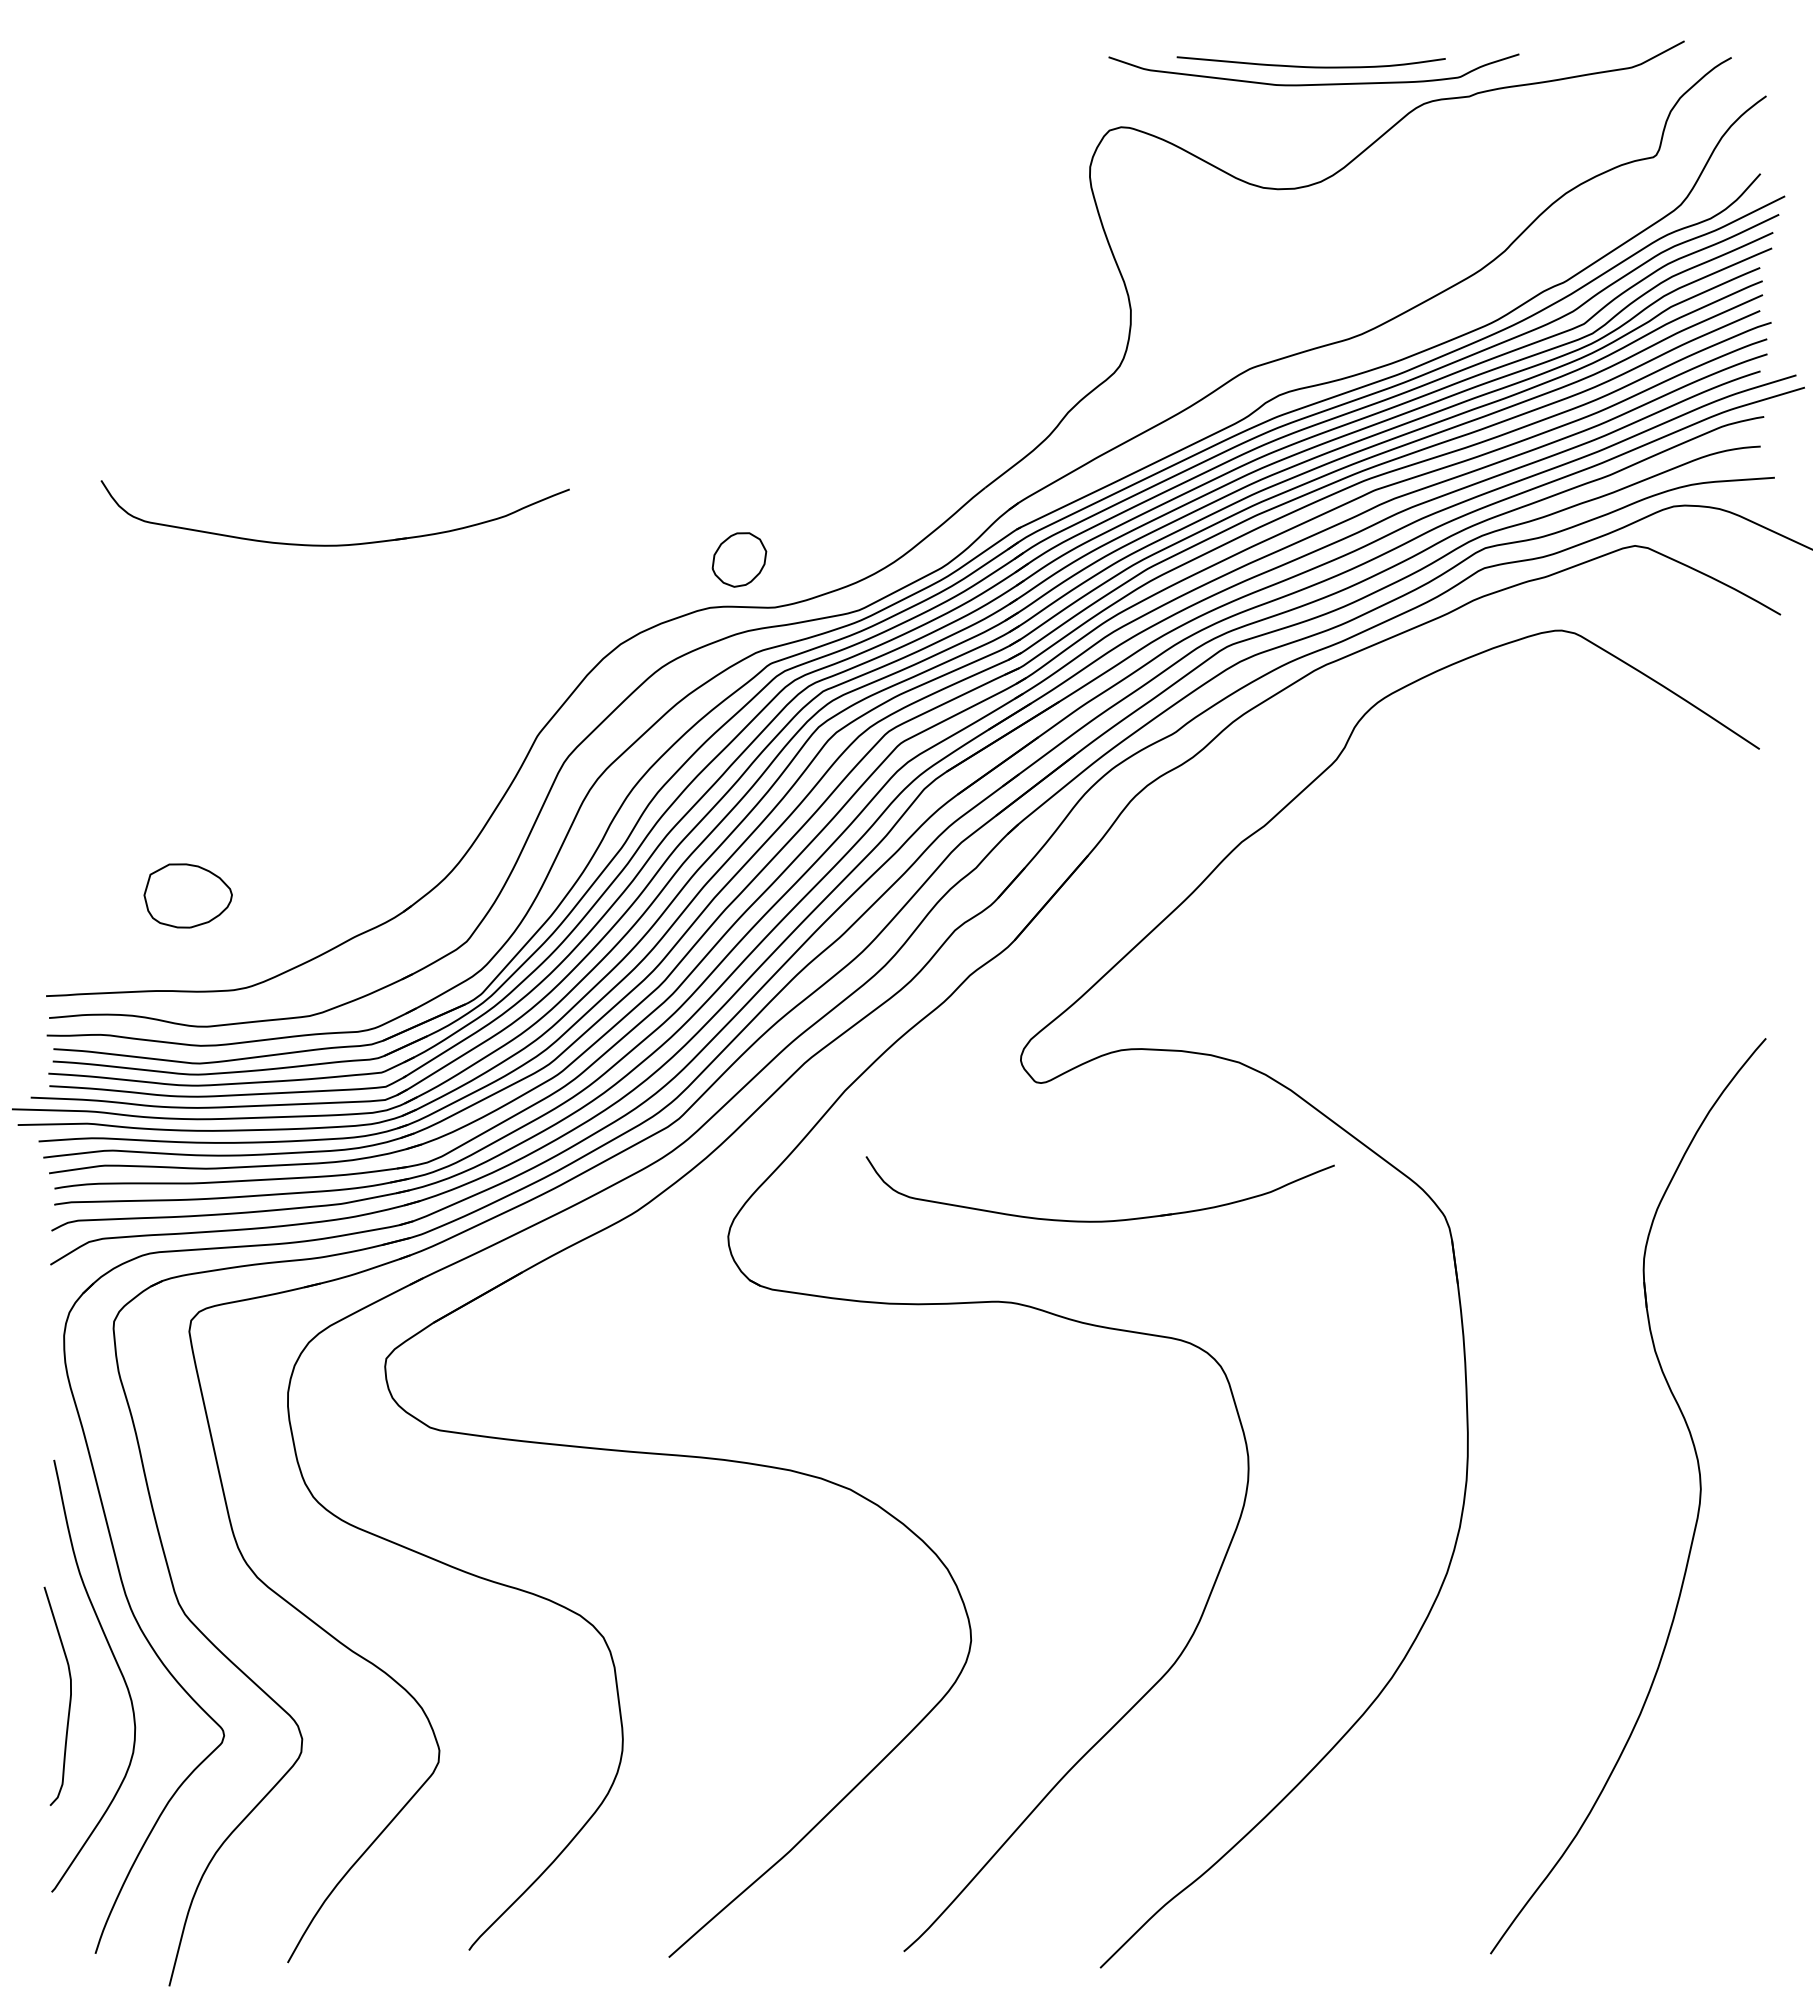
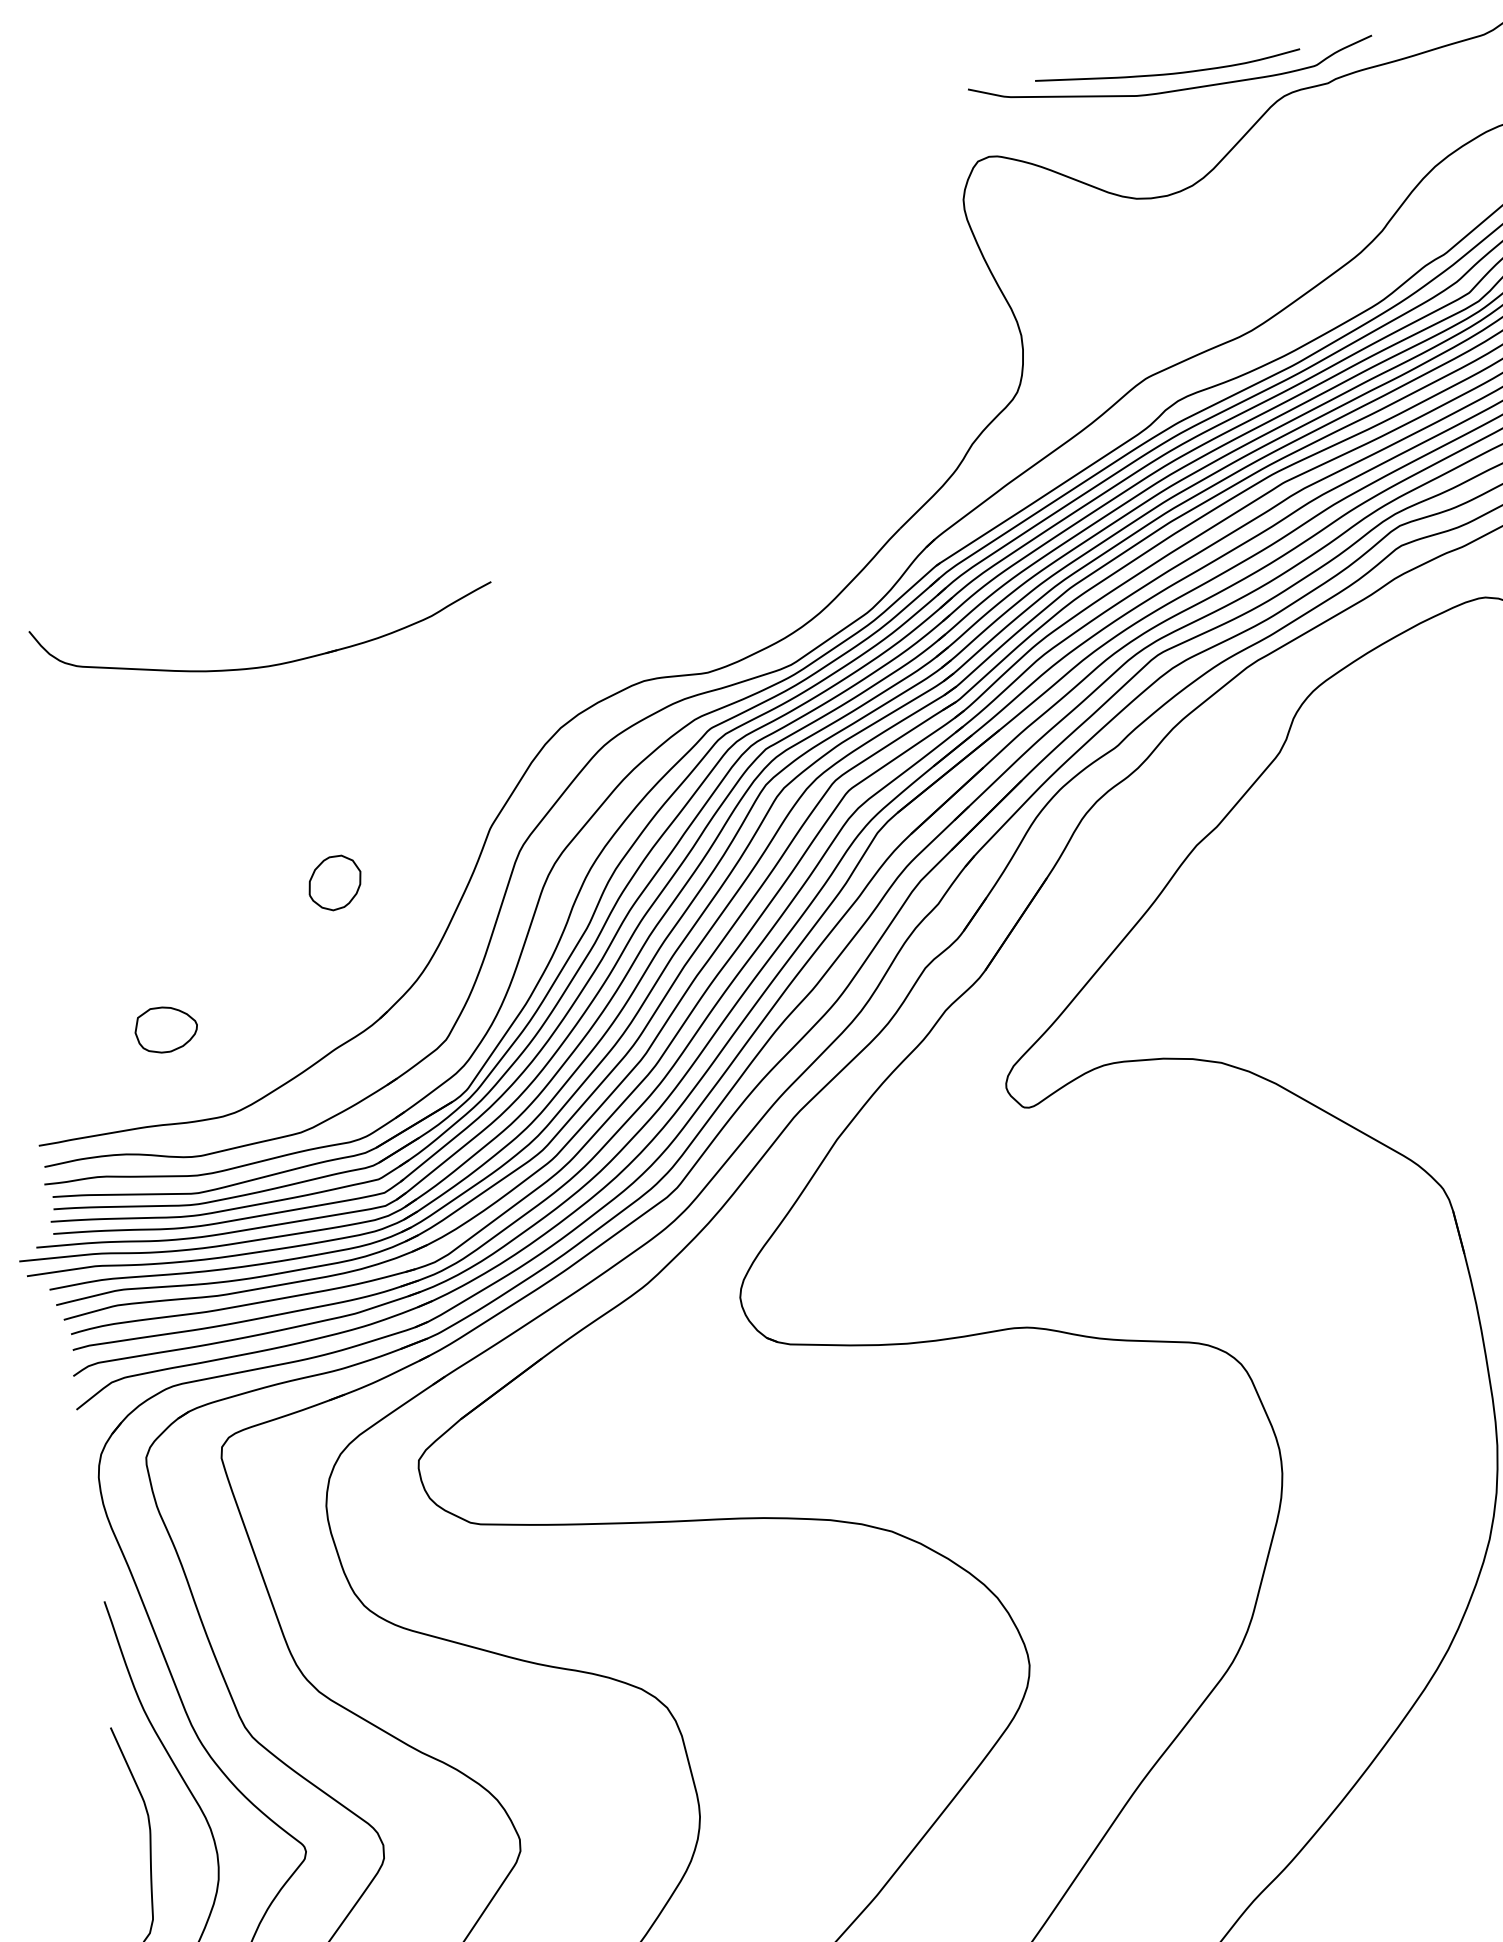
part: (739, 559) -> (335, 882), moved
part: (188, 895) -> (166, 1029), size x0.71
part: (1099, 1220) -> (1103, 1235), removed

